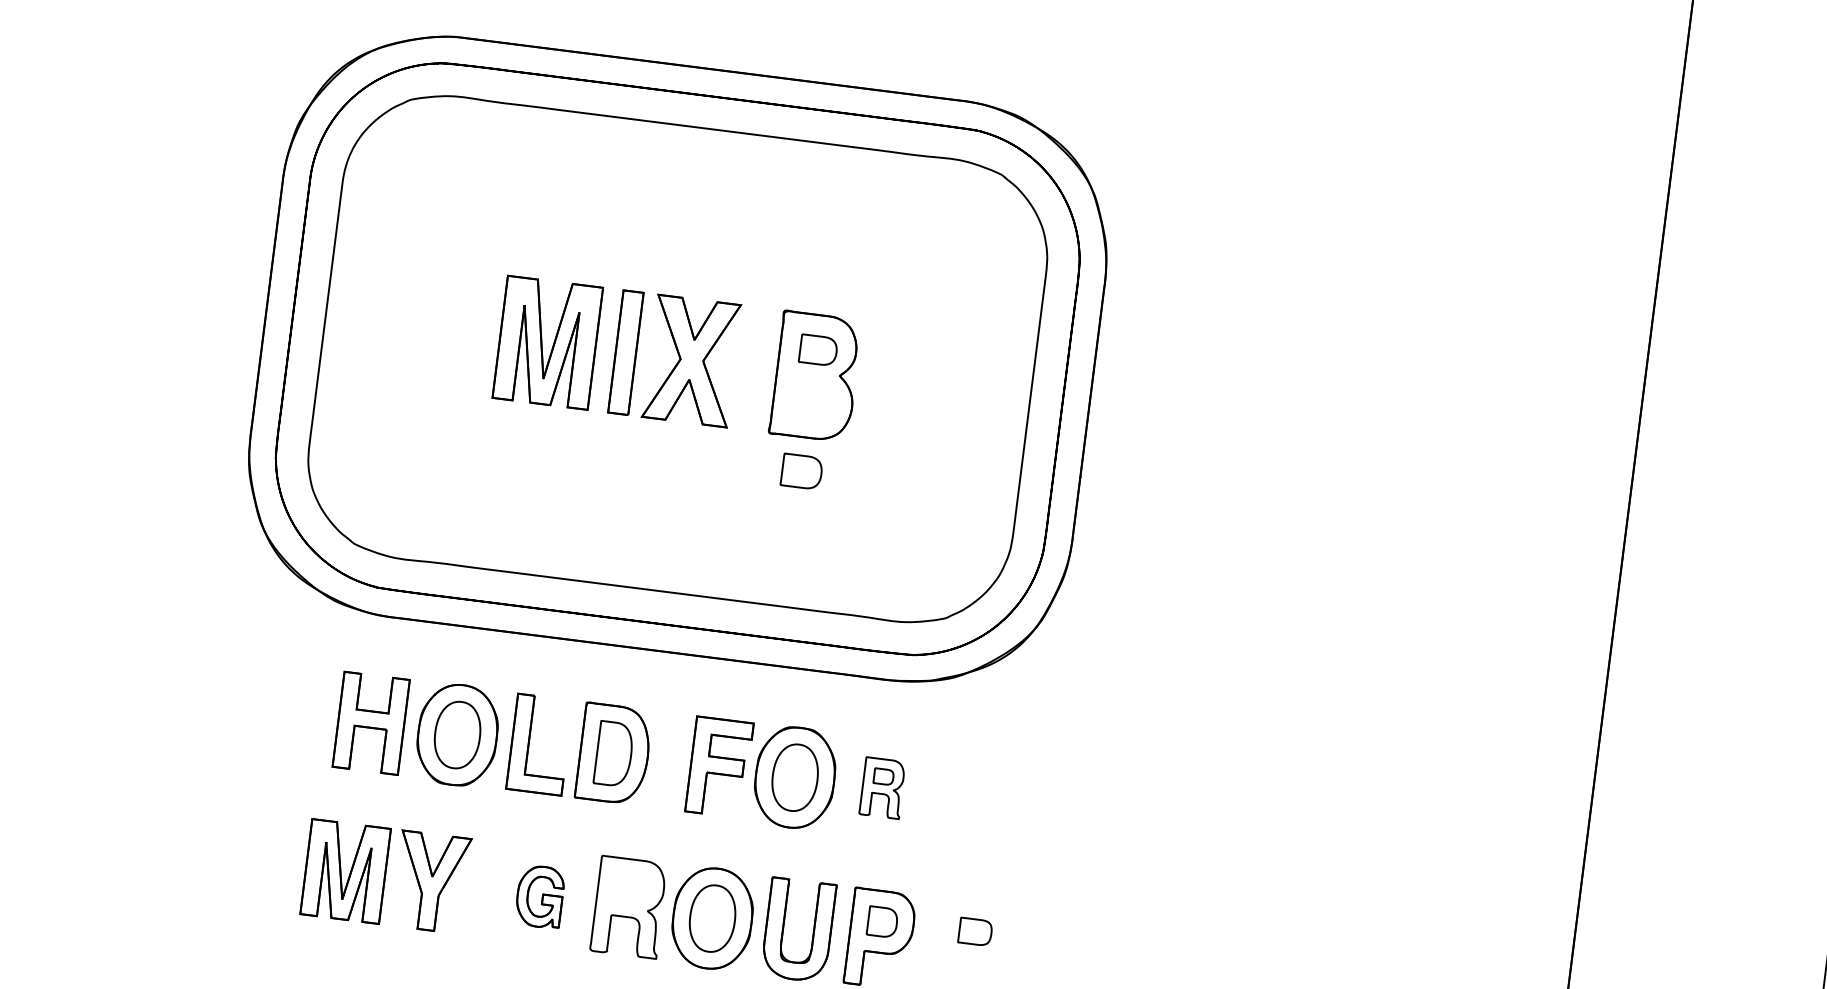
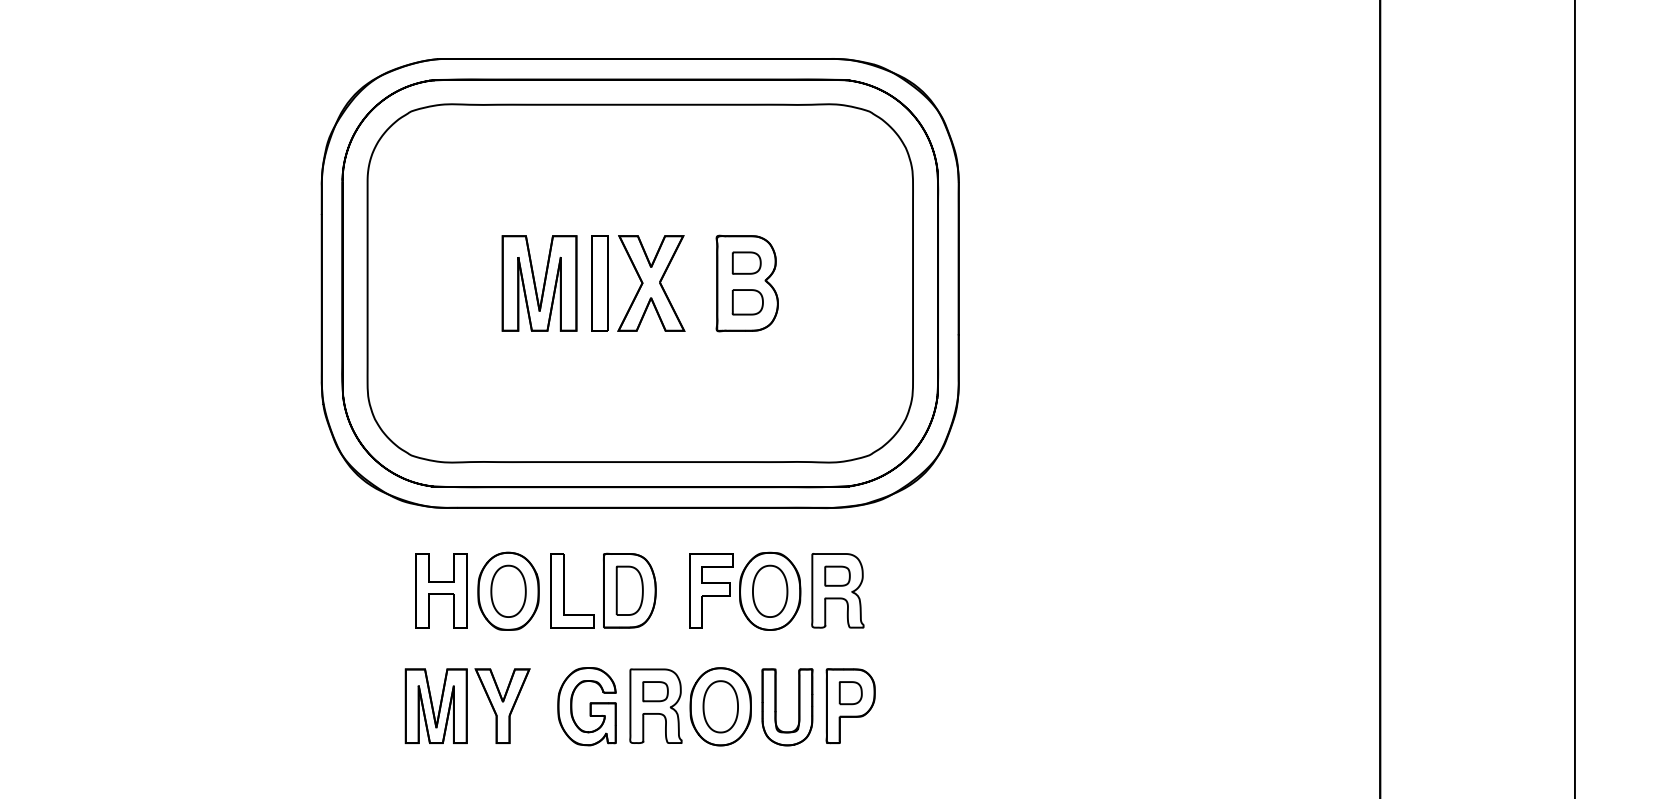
part: (801, 471) -> (747, 302), moved
part: (882, 787) -> (837, 590), size x1.67
part: (539, 896) -> (586, 706), size x1.67
part: (975, 931) -> (655, 691), moved

